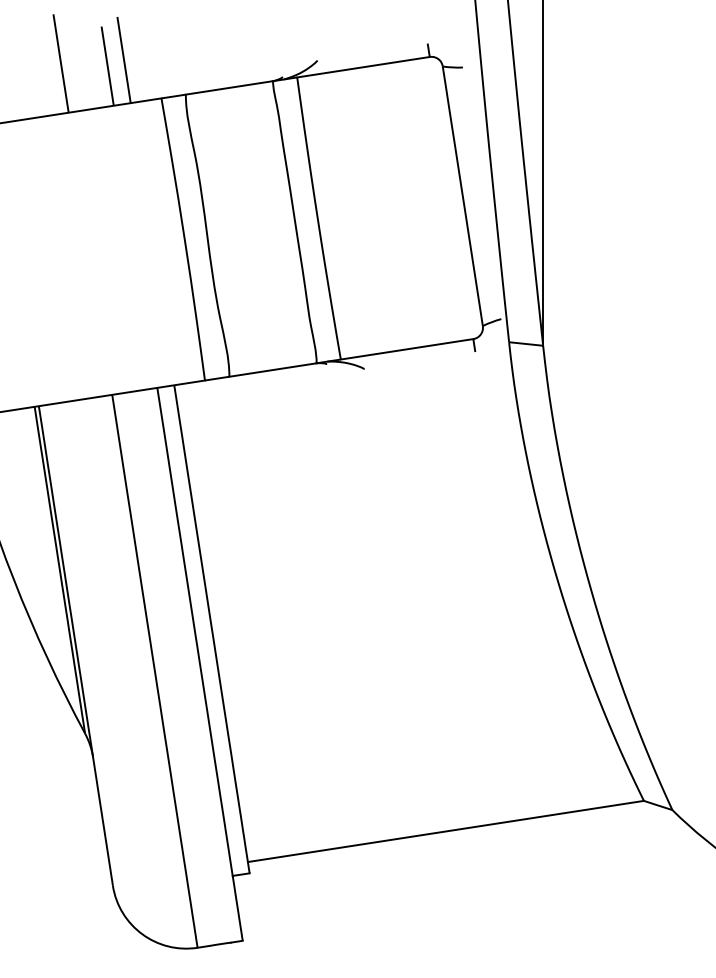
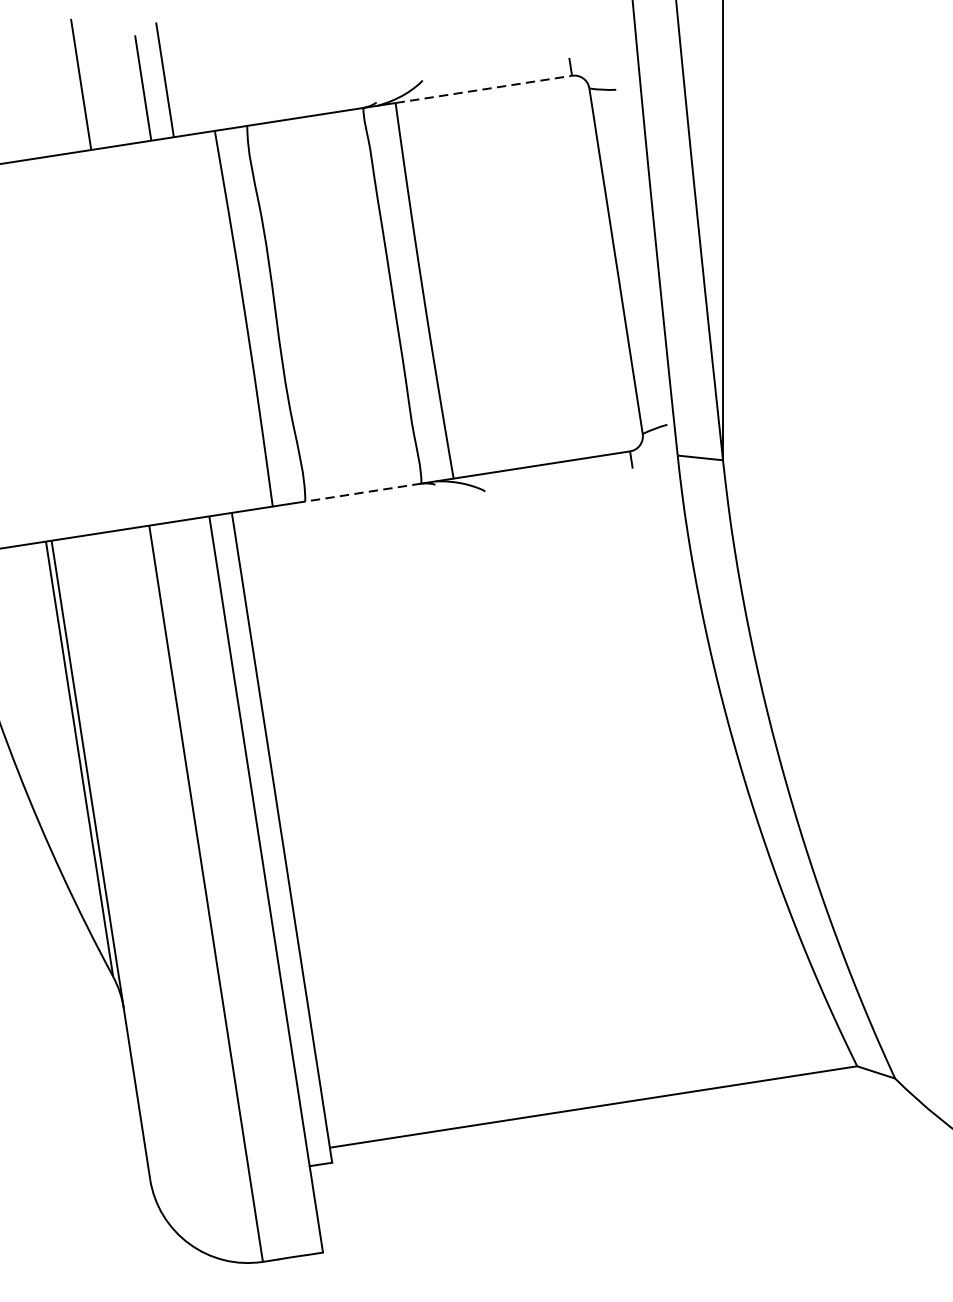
line: (363, 67) -> (483, 89), solid -> dashed
line: (272, 370) -> (362, 493), solid -> dashed

